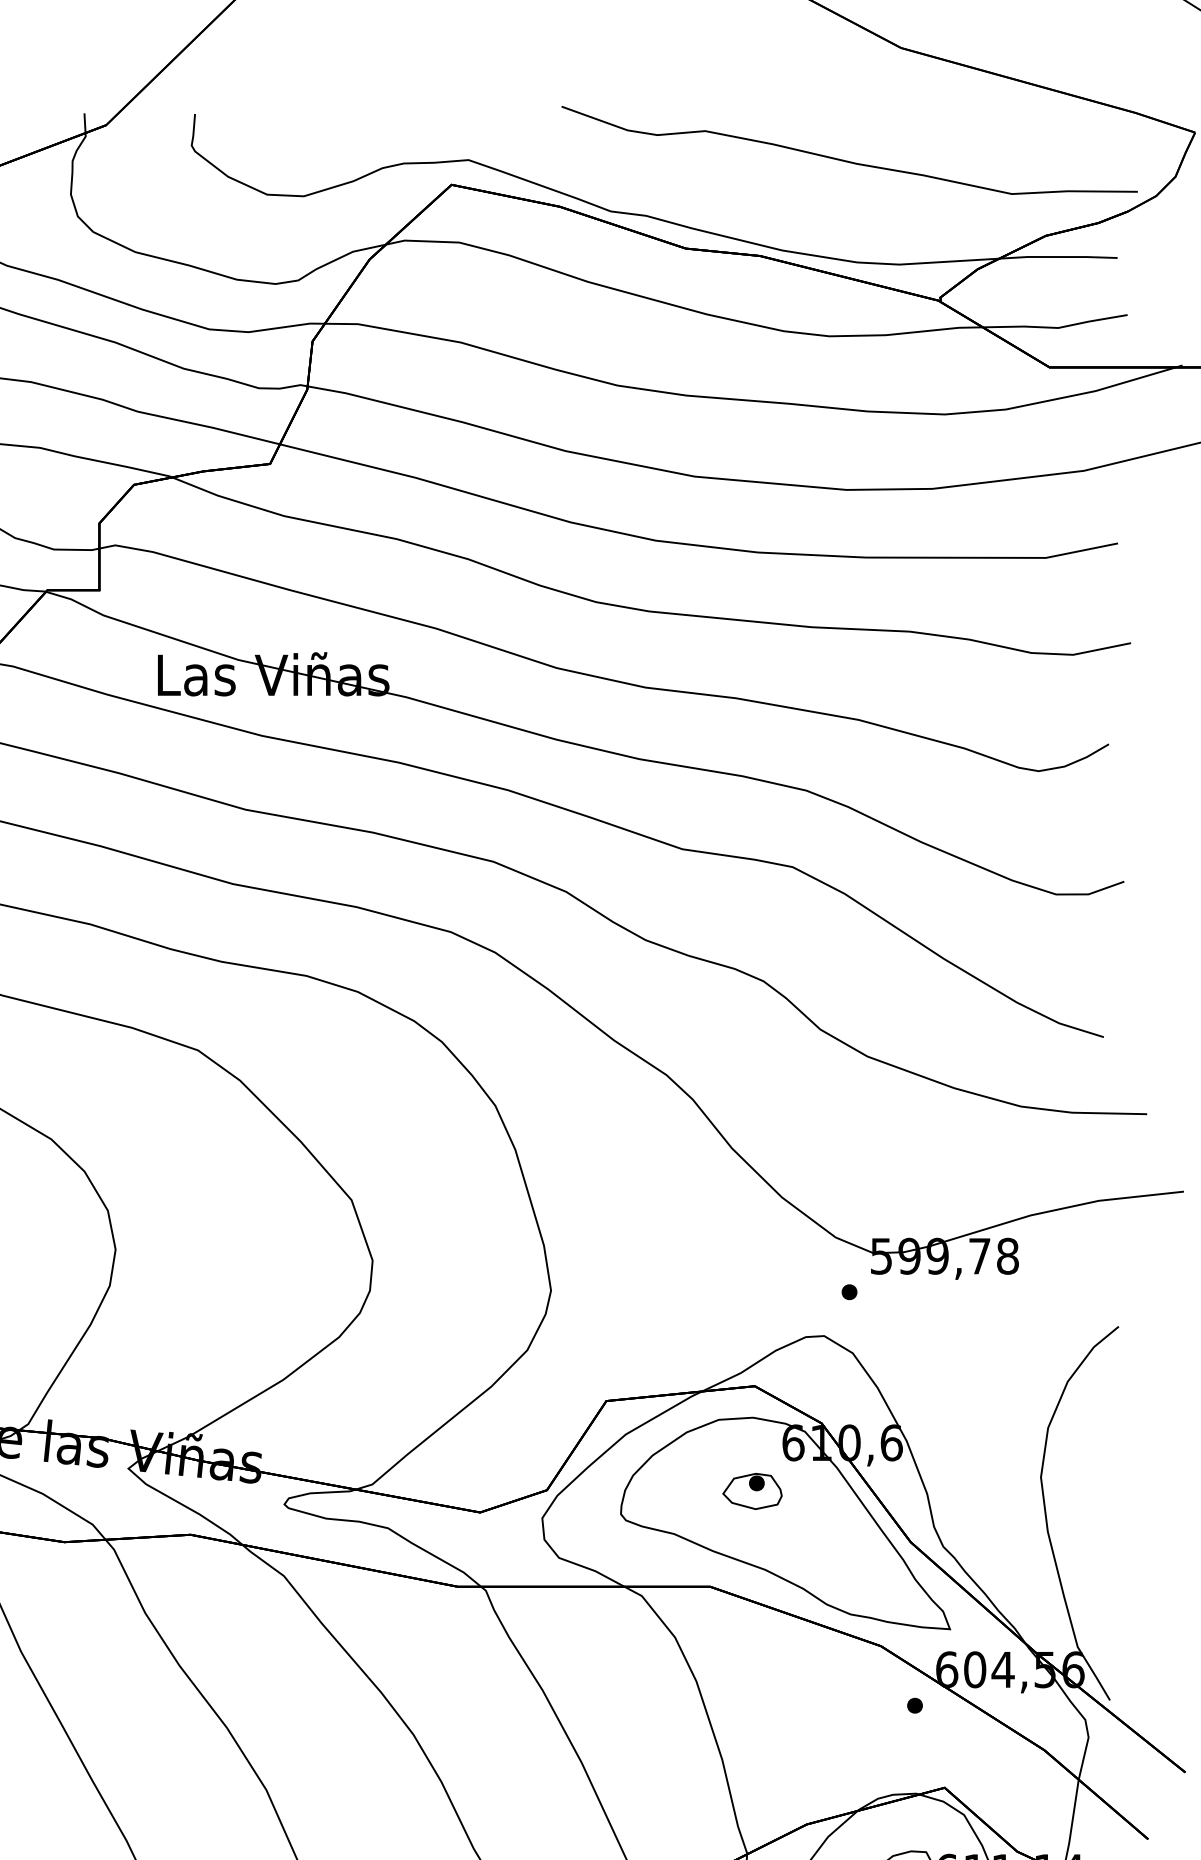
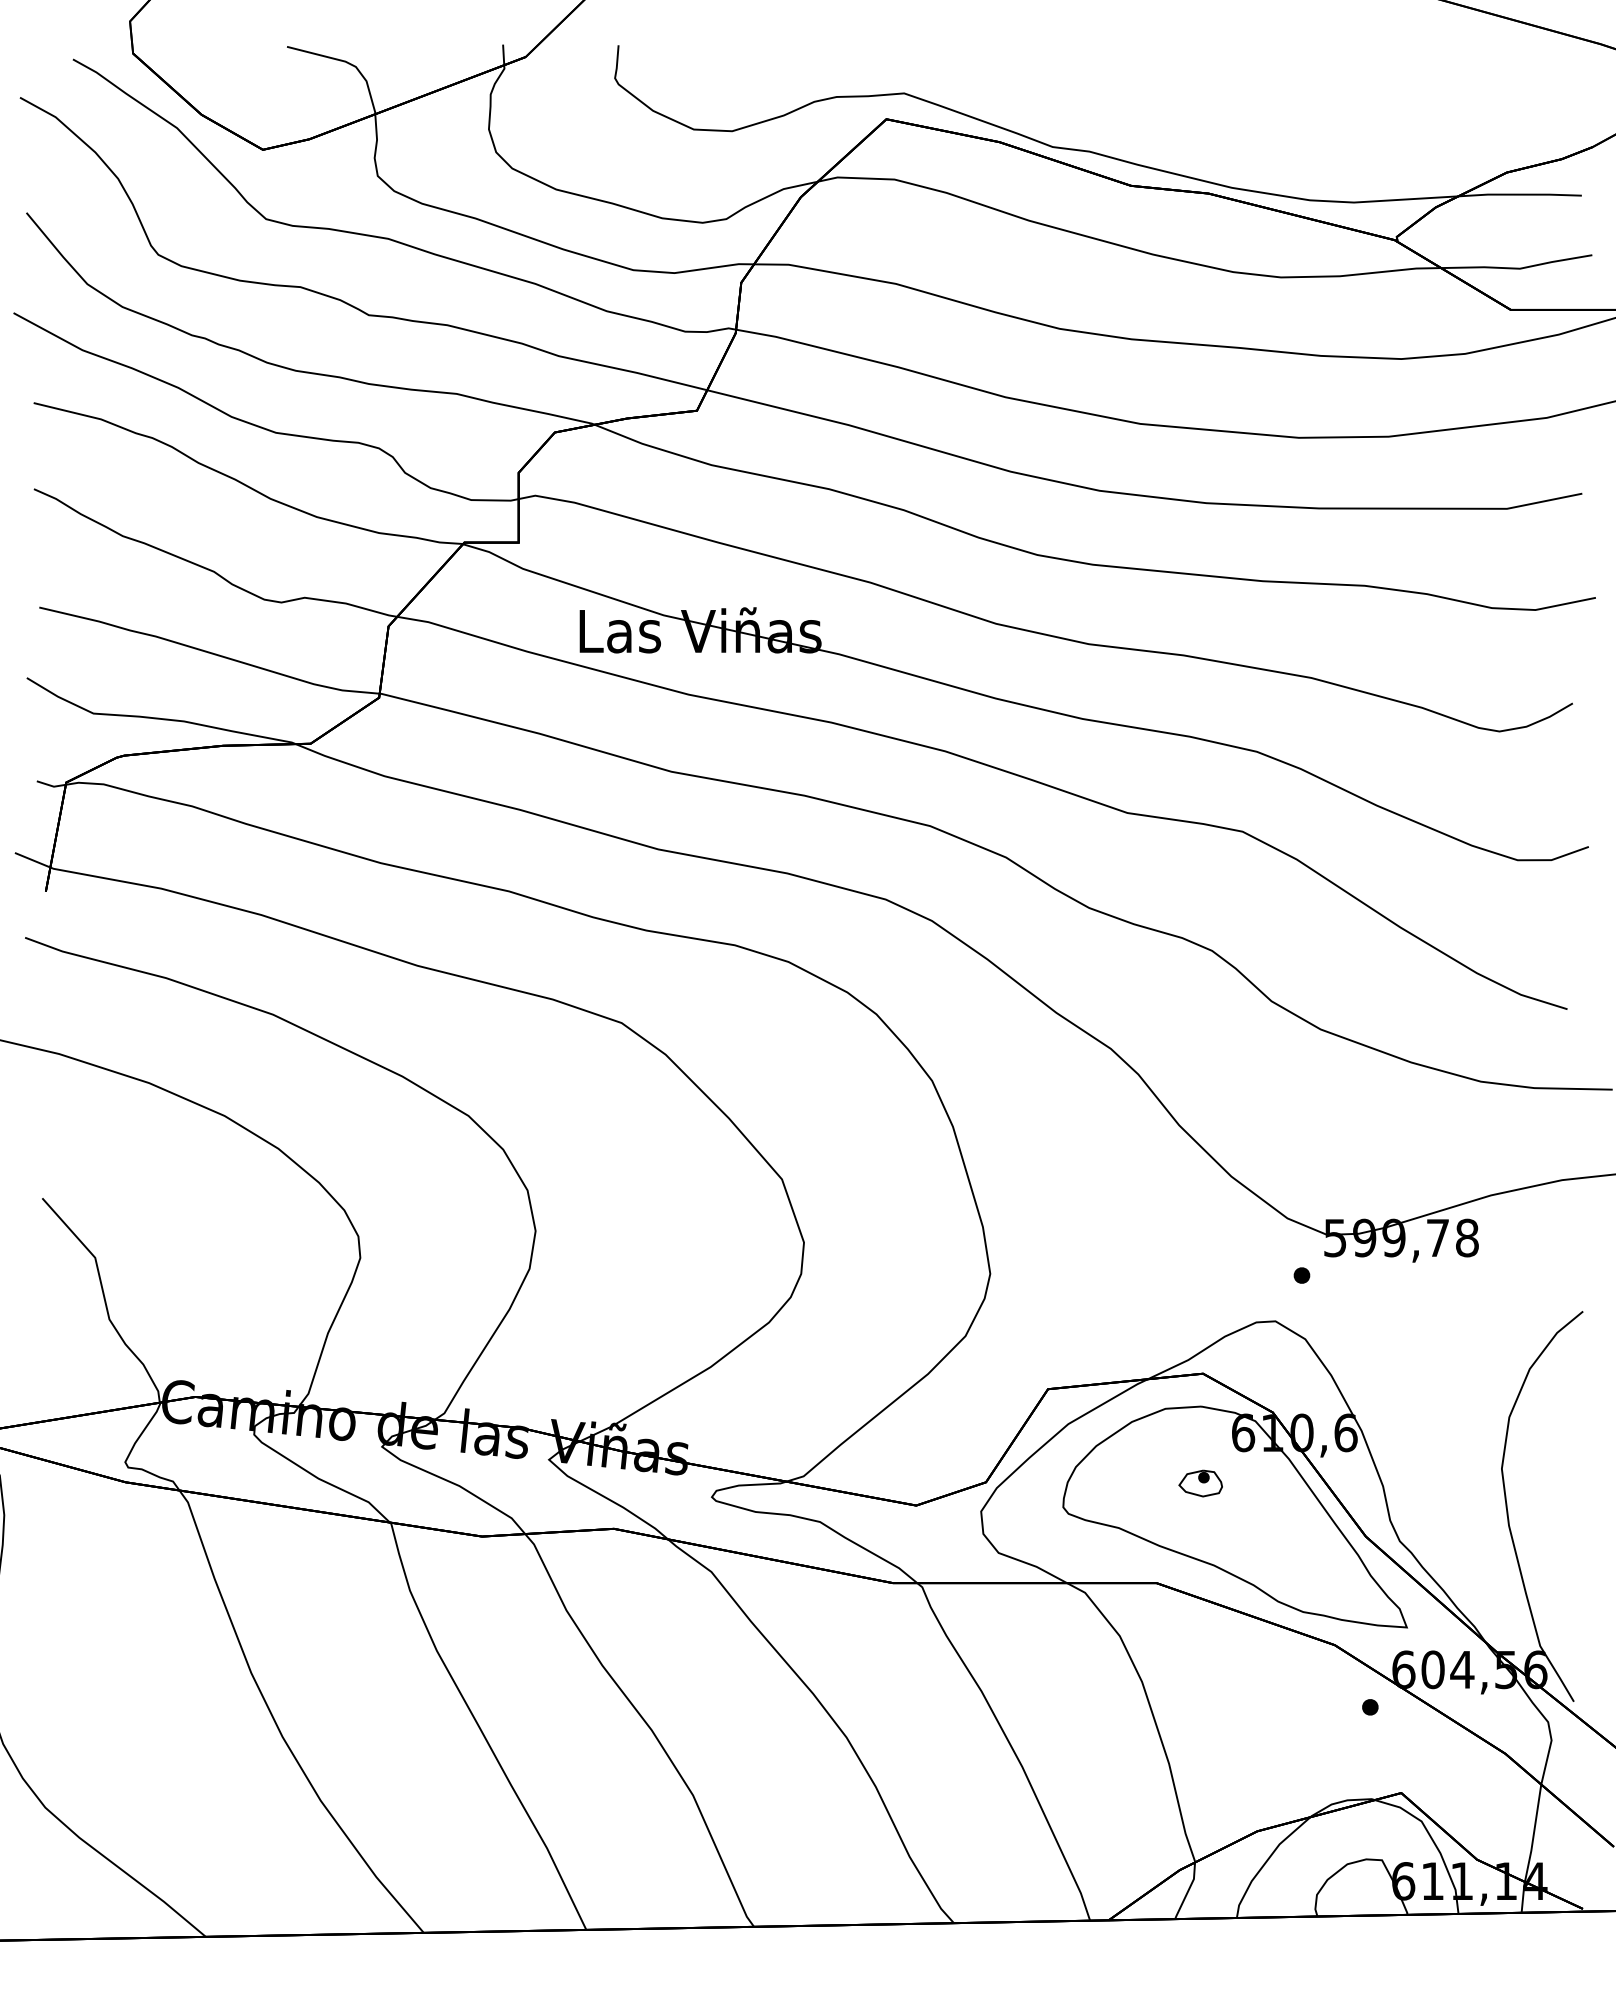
curve: (846, 160) -> (1298, 93), removed
part: (752, 1491) -> (1200, 1483), size x0.7

